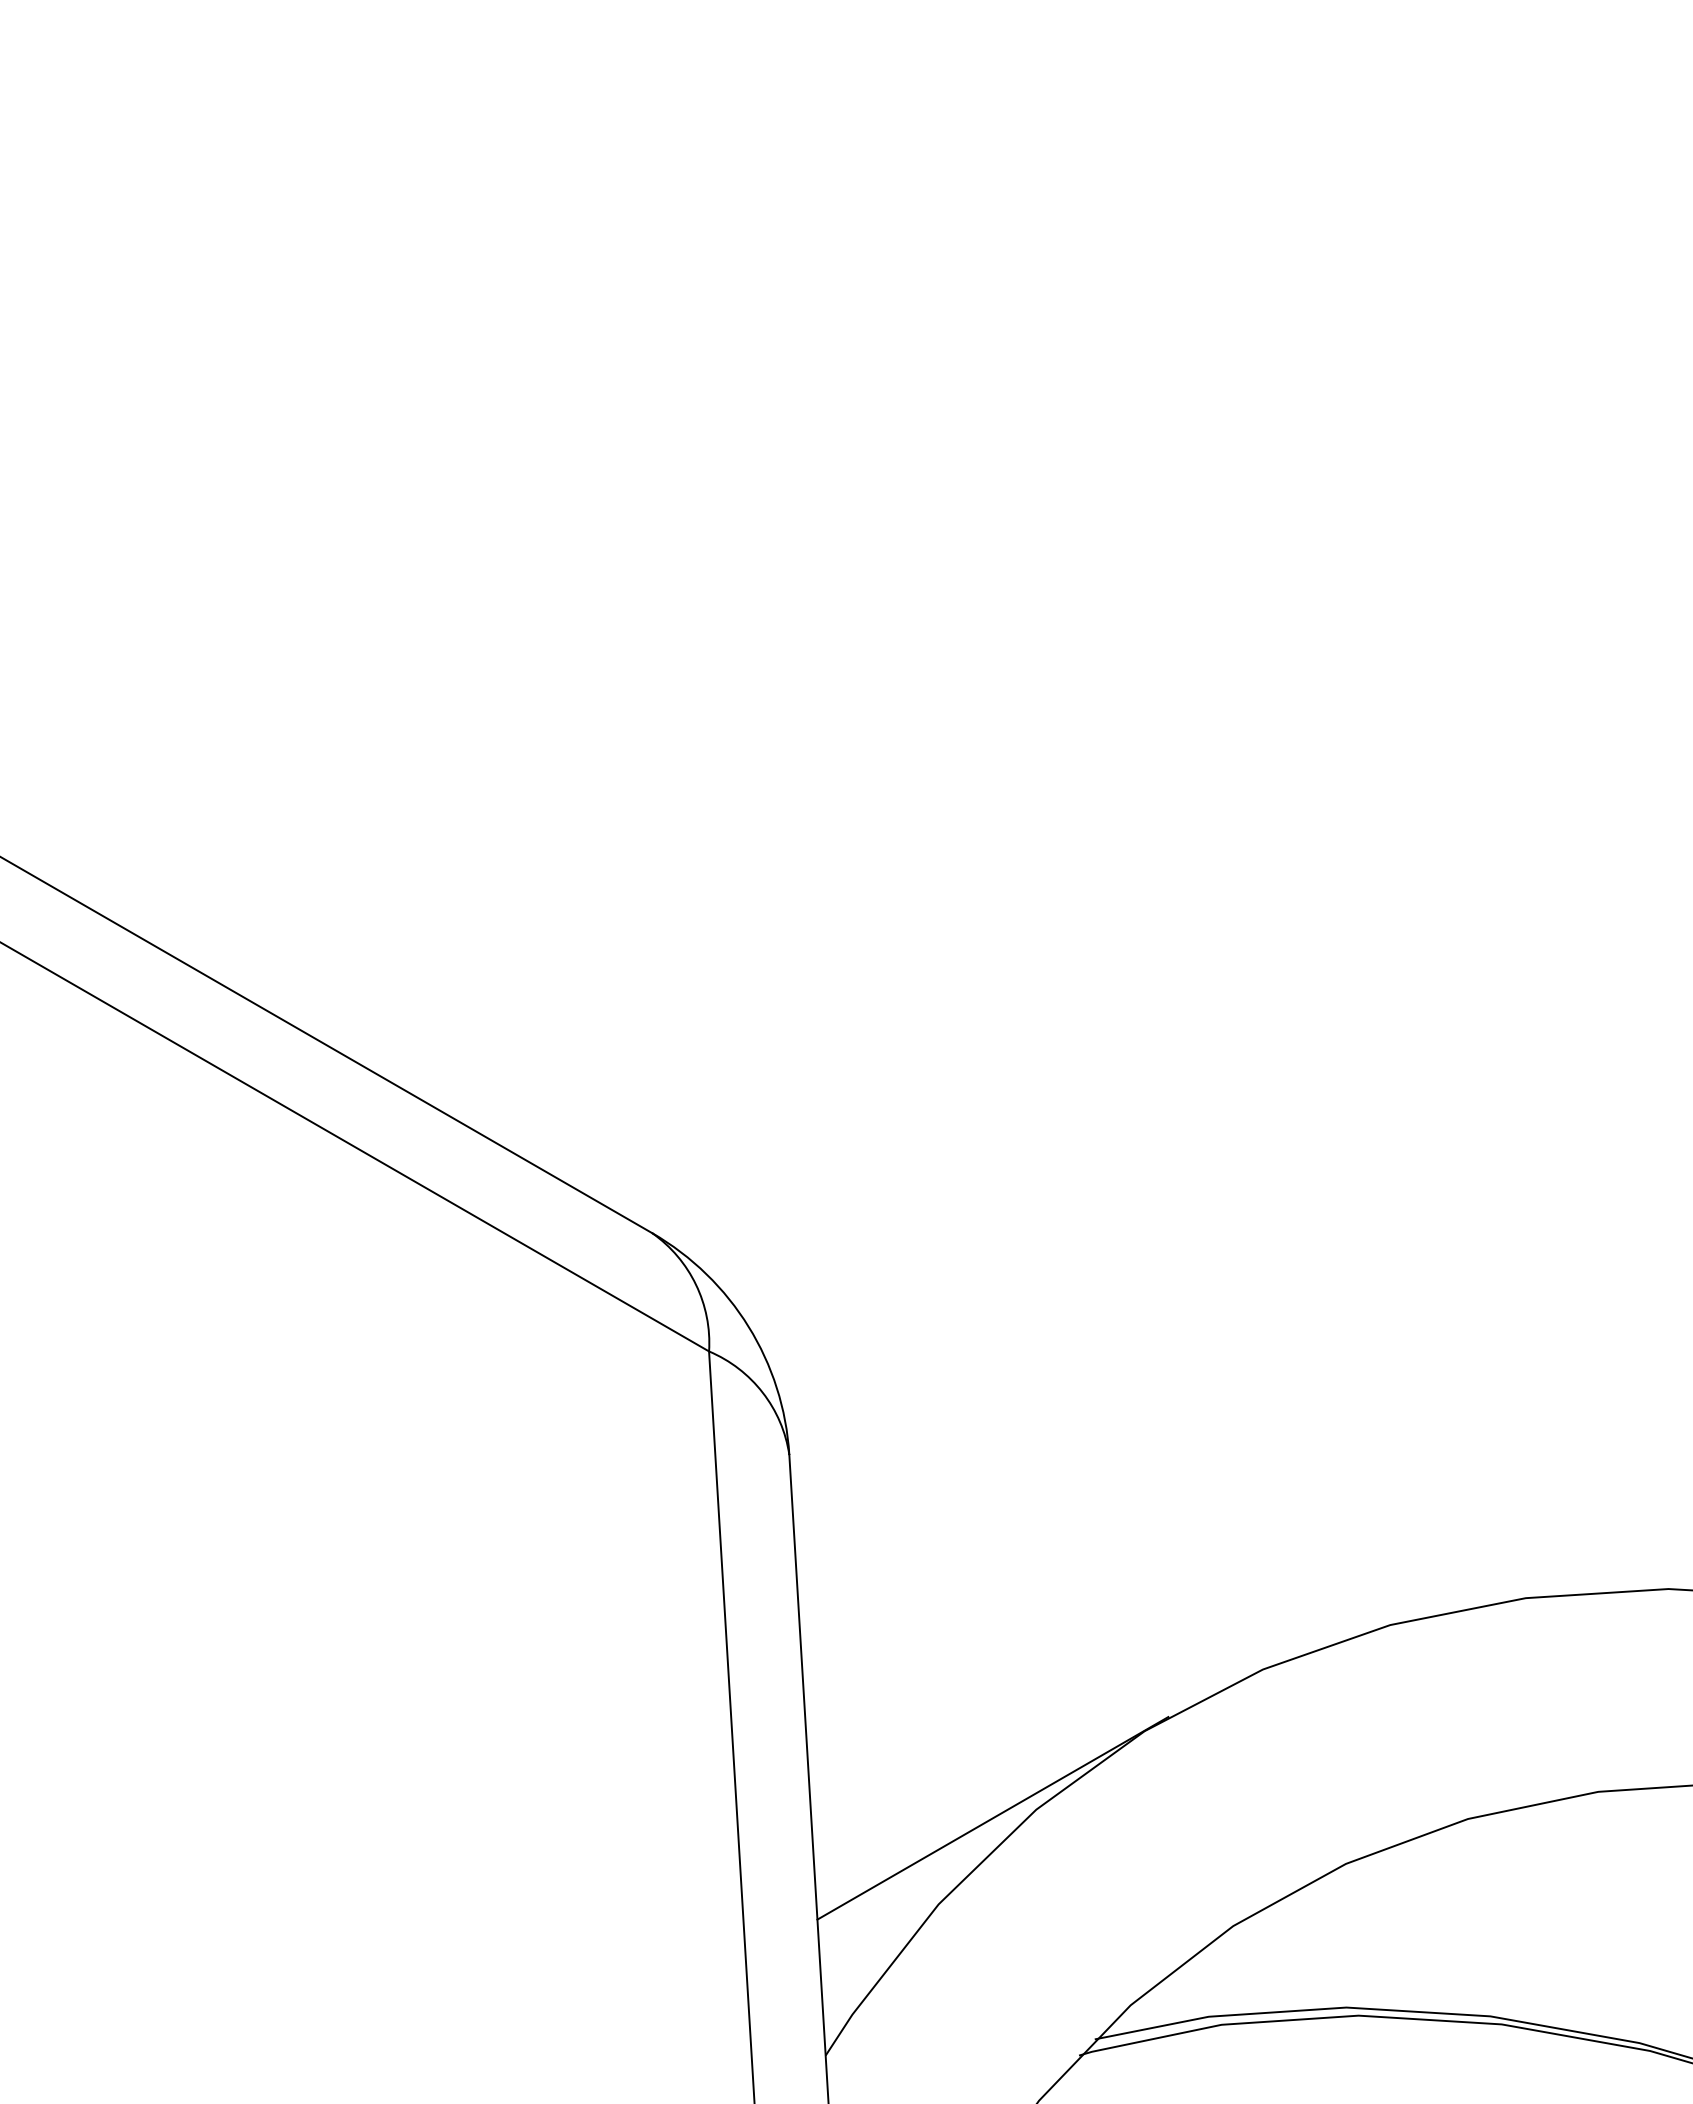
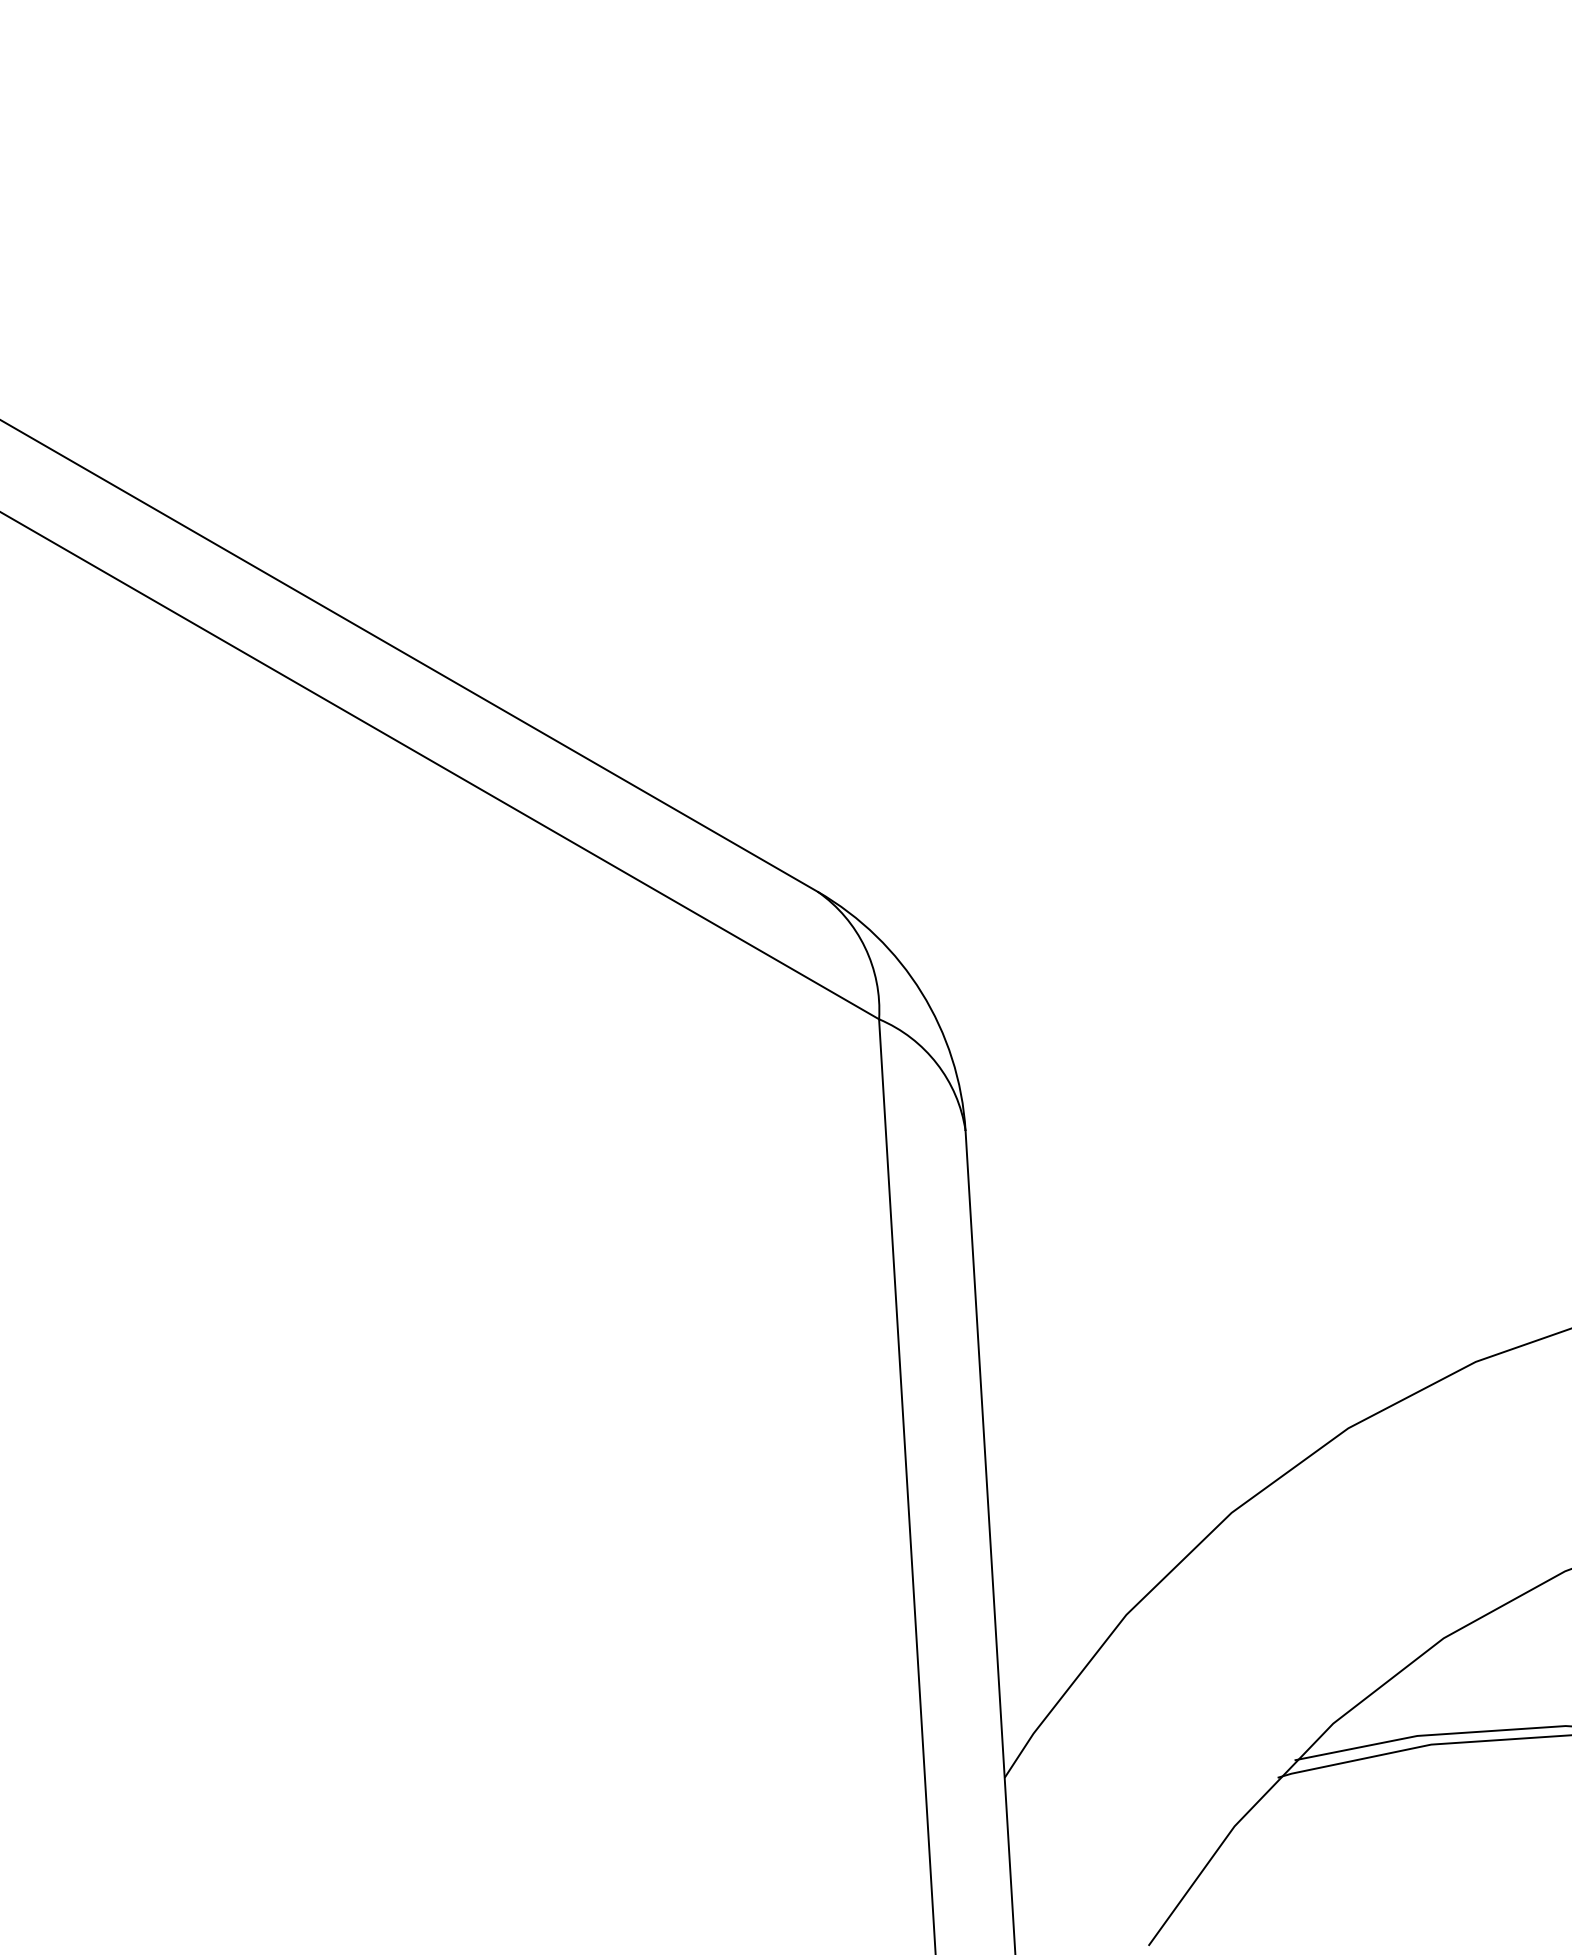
line: (992, 1818) -> (1184, 1522), removed

